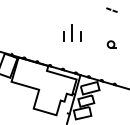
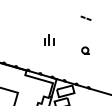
part: (72, 32) -> (49, 39), size x0.62

